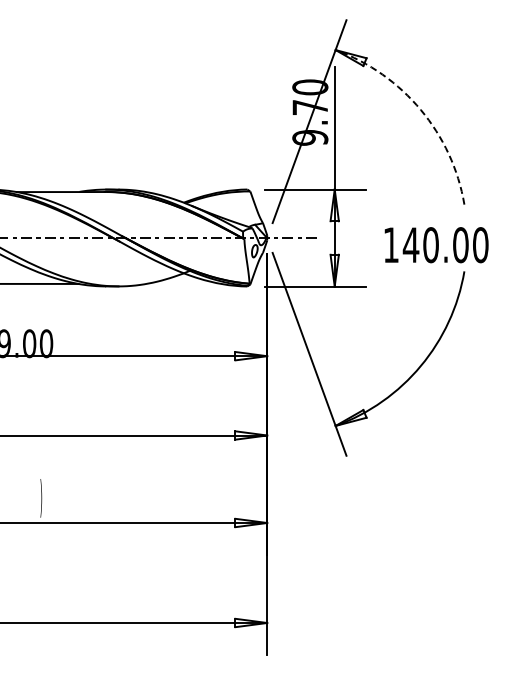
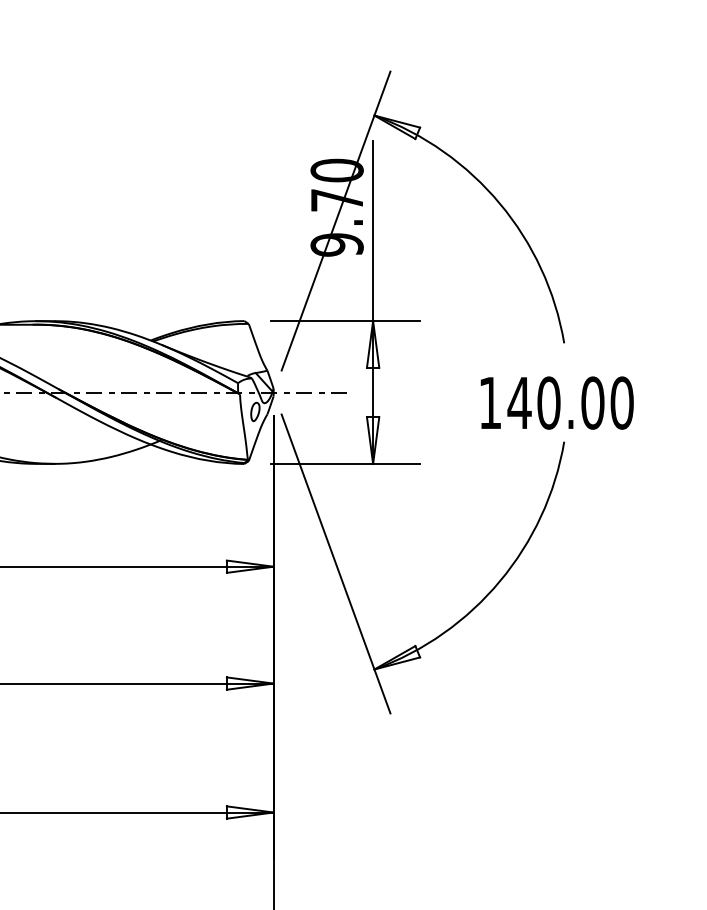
arc: (420, 109) -> (499, 203), dashed -> solid
text: (436, 245) -> (557, 403), moved

